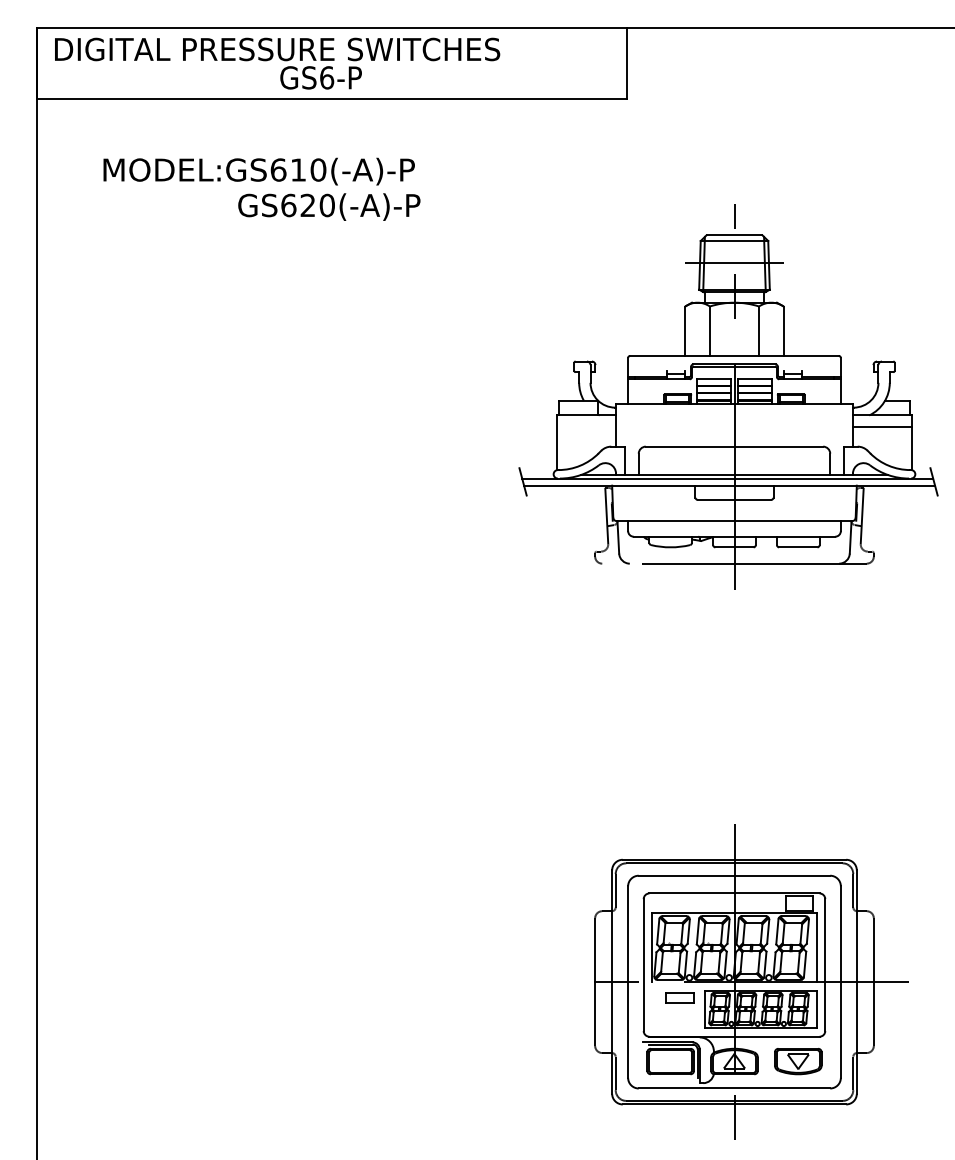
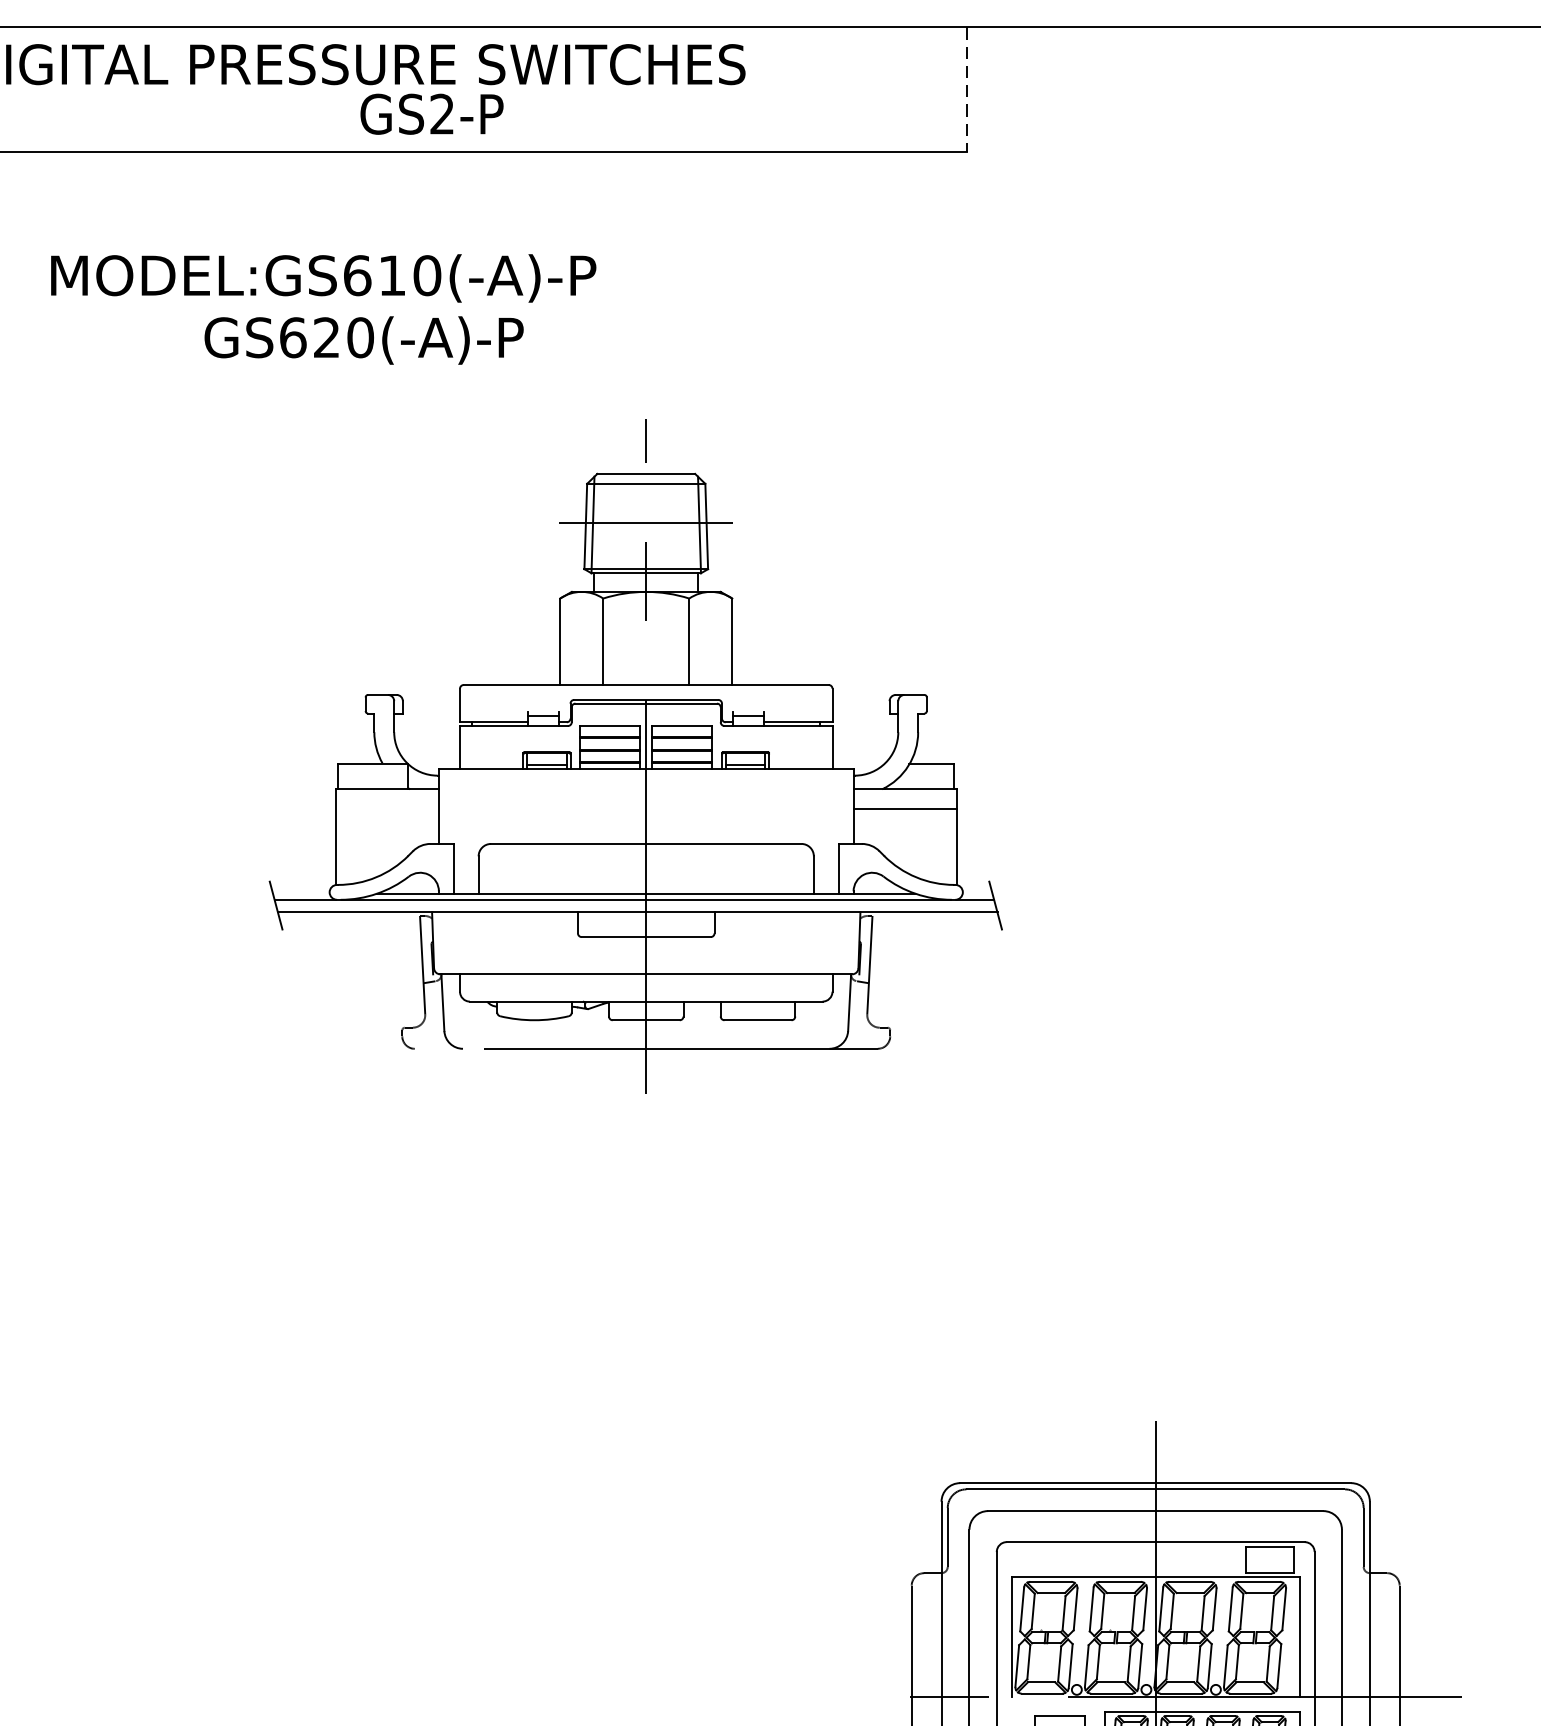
line: (626, 64) -> (966, 90), solid -> dashed
text: (327, 77) -> (443, 113), GS6-P -> GS2-P
text: (329, 206) -> (364, 339), moved
part: (728, 396) -> (635, 756), moved

